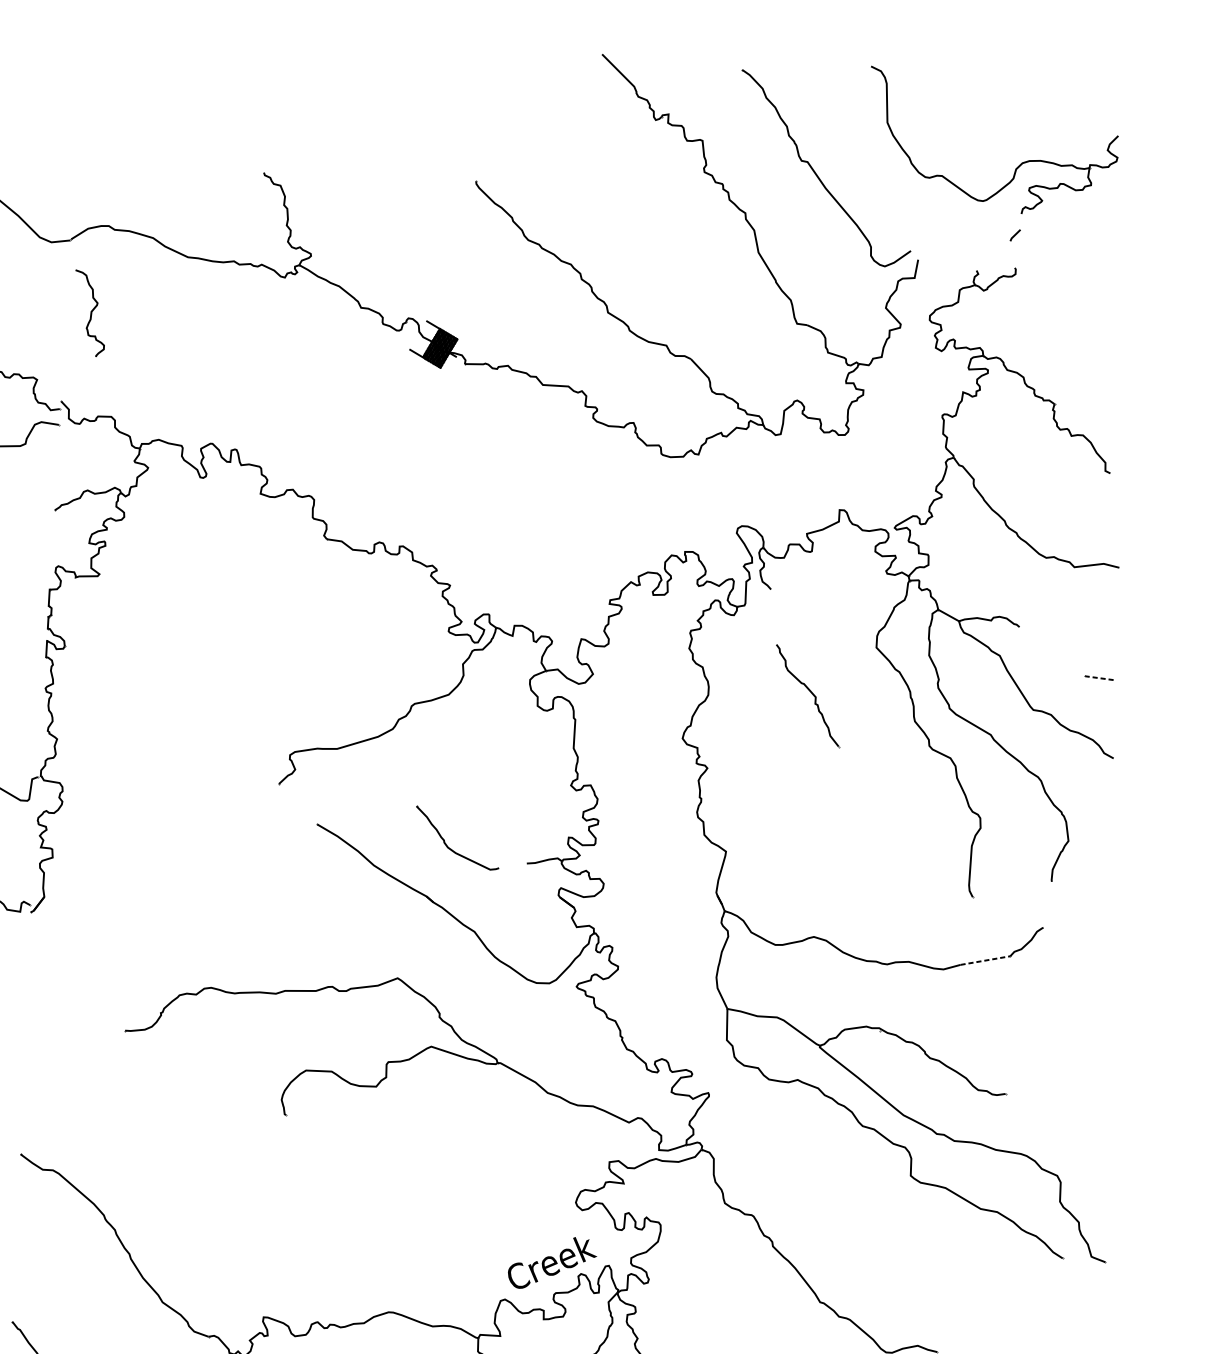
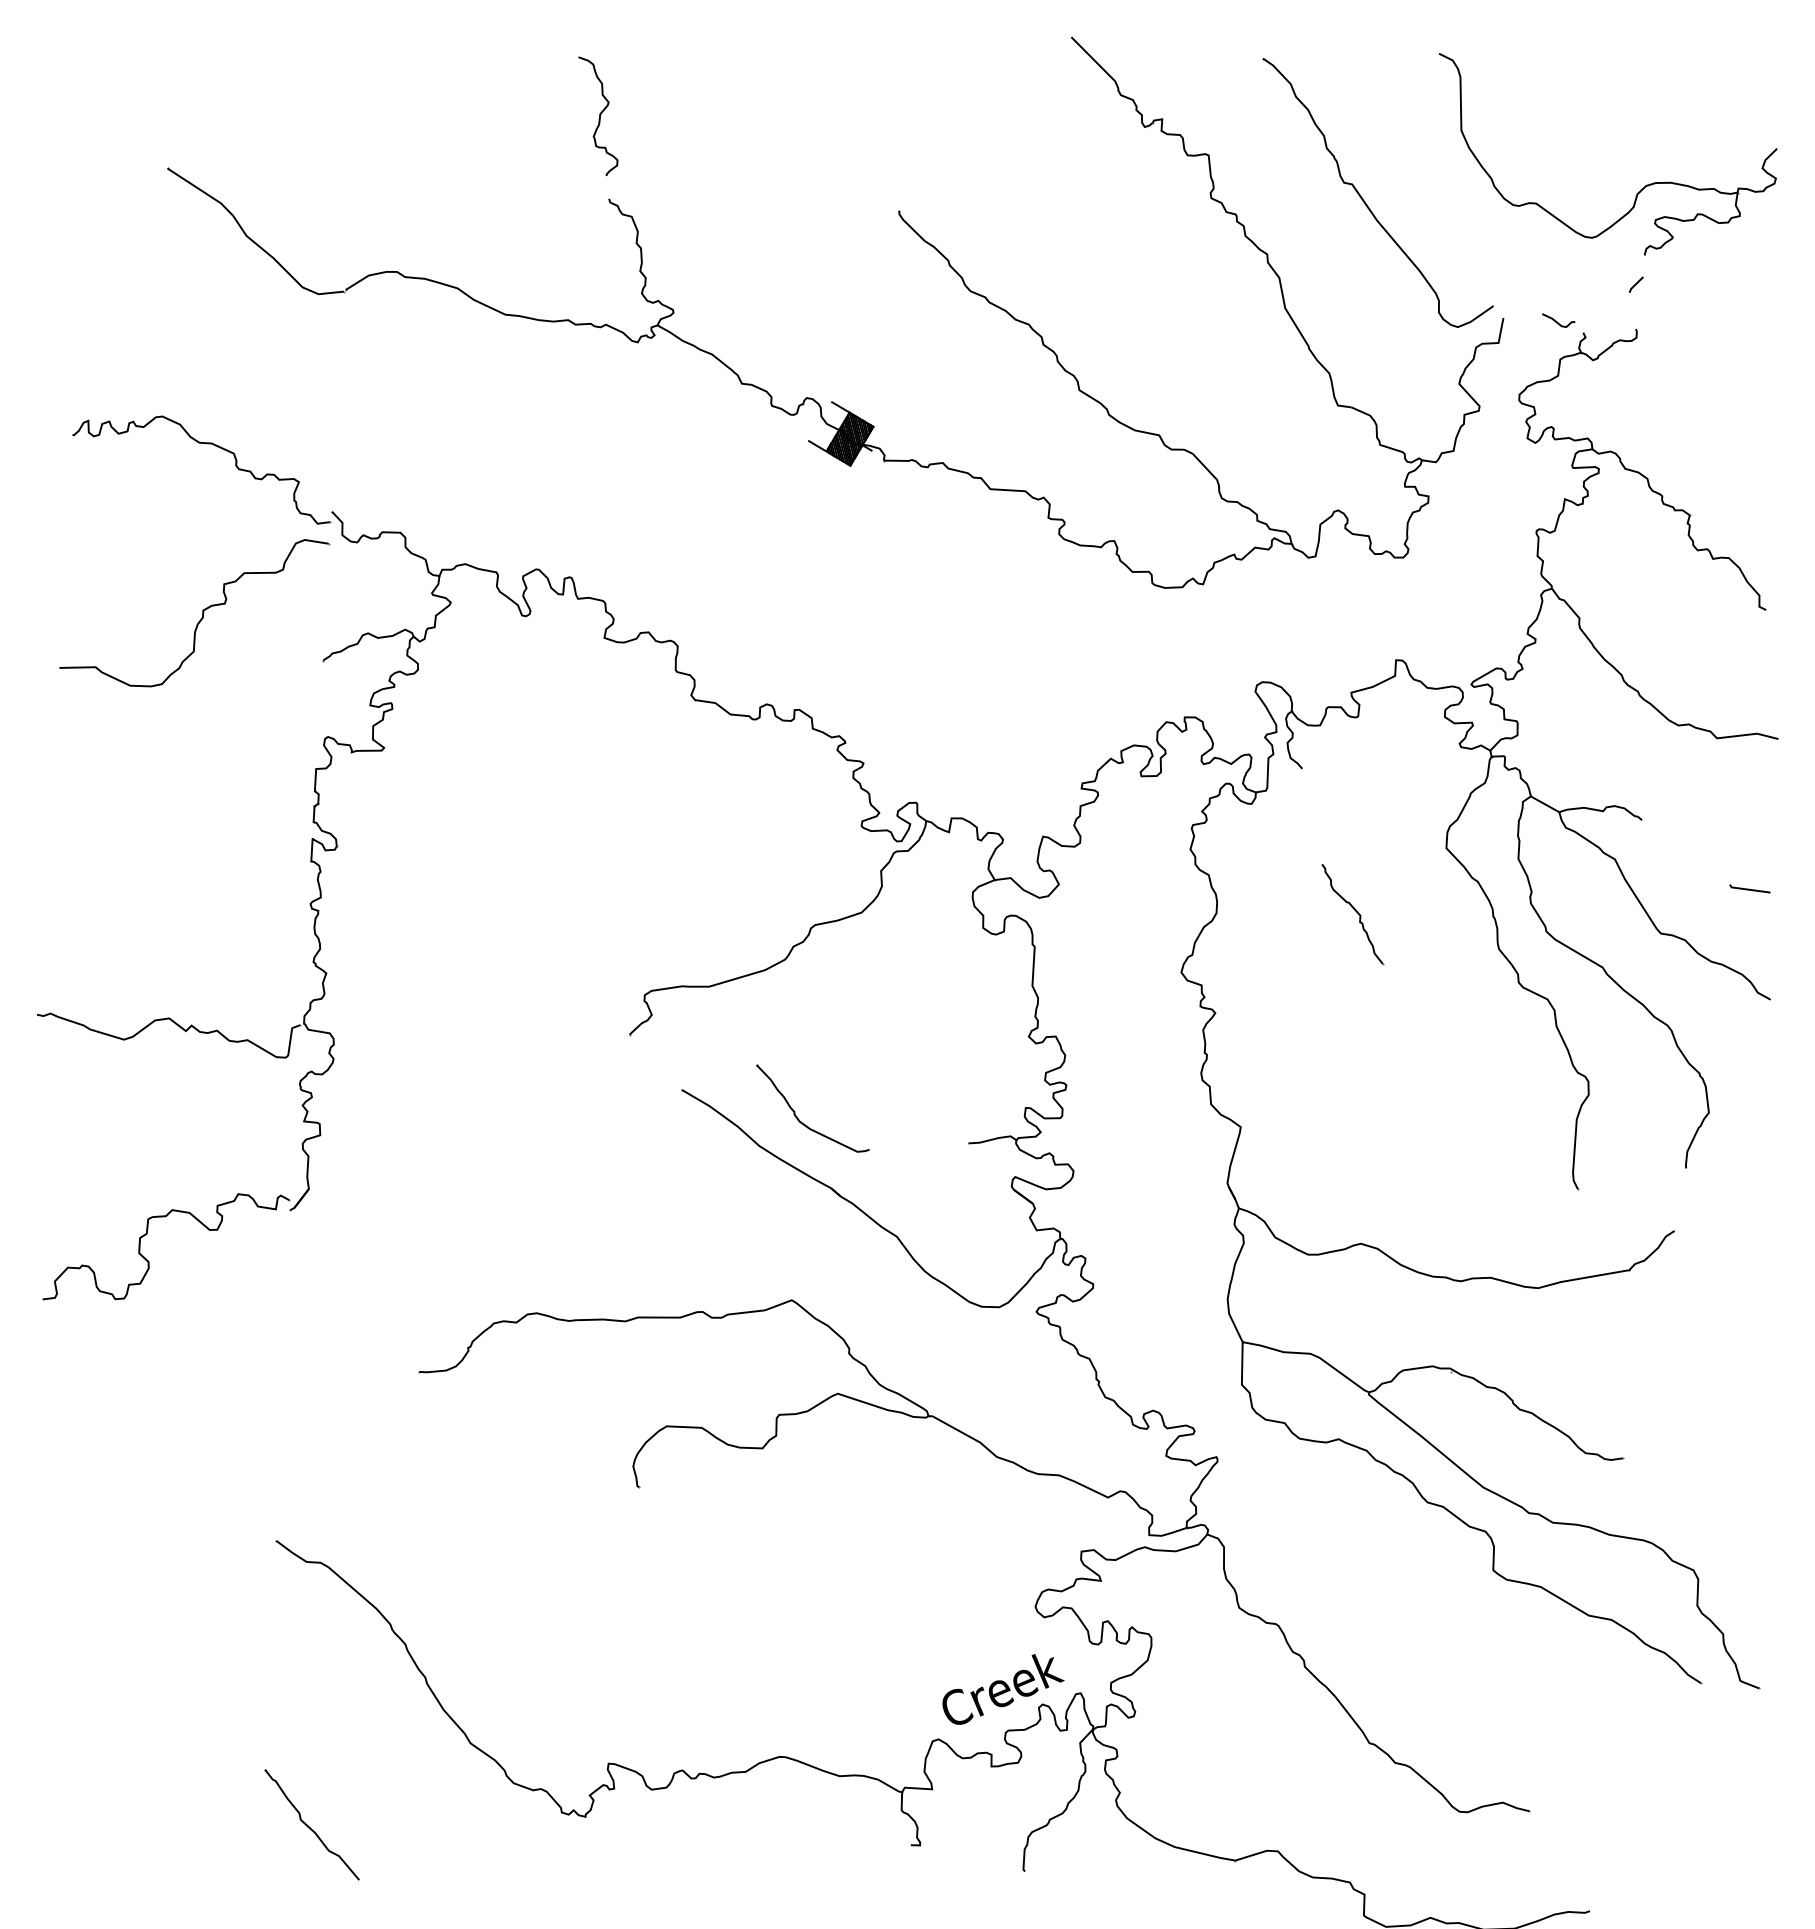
curve: (957, 262) -> (1557, 321), added
curve: (90, 312) -> (599, 115), moved
line: (1097, 677) -> (1748, 889), dashed -> solid
part: (807, 696) -> (1352, 914), size x0.71
part: (446, 843) -> (797, 1116), moved
line: (985, 960) -> (1595, 1276), dashed -> solid

